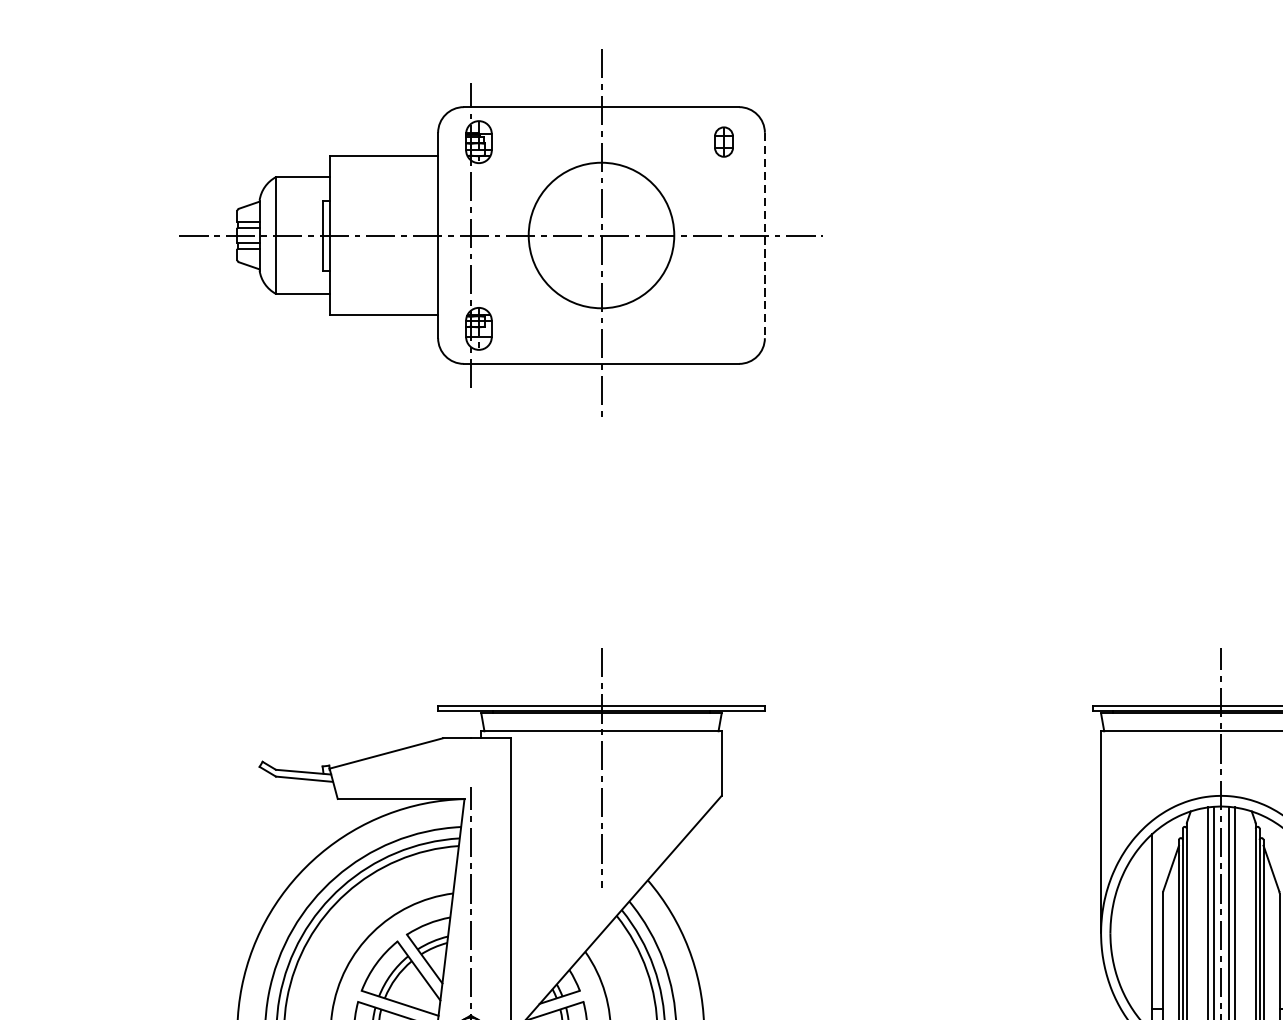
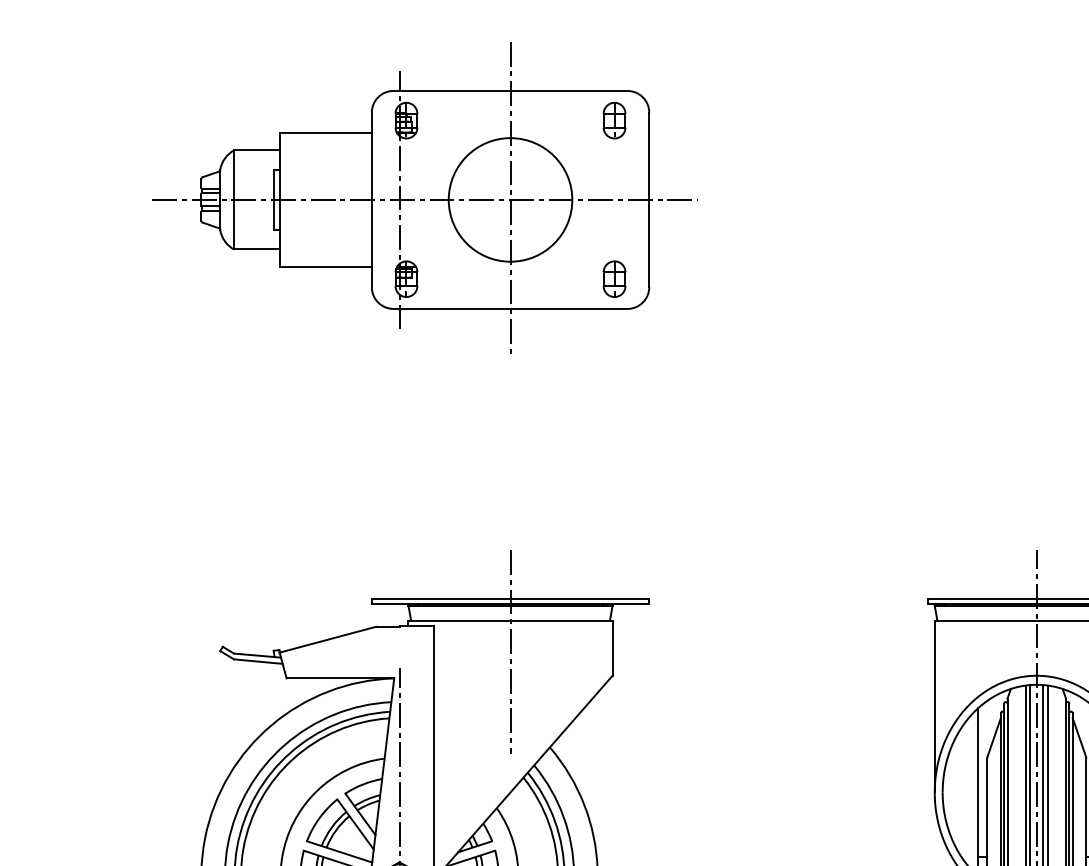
part: (723, 141) -> (614, 120), size x1.43
line: (765, 236) -> (649, 200), dashed -> solid
part: (723, 328) -> (614, 278), added

